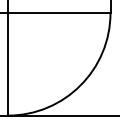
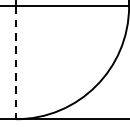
line: (7, 64) -> (15, 62), solid -> dashed

